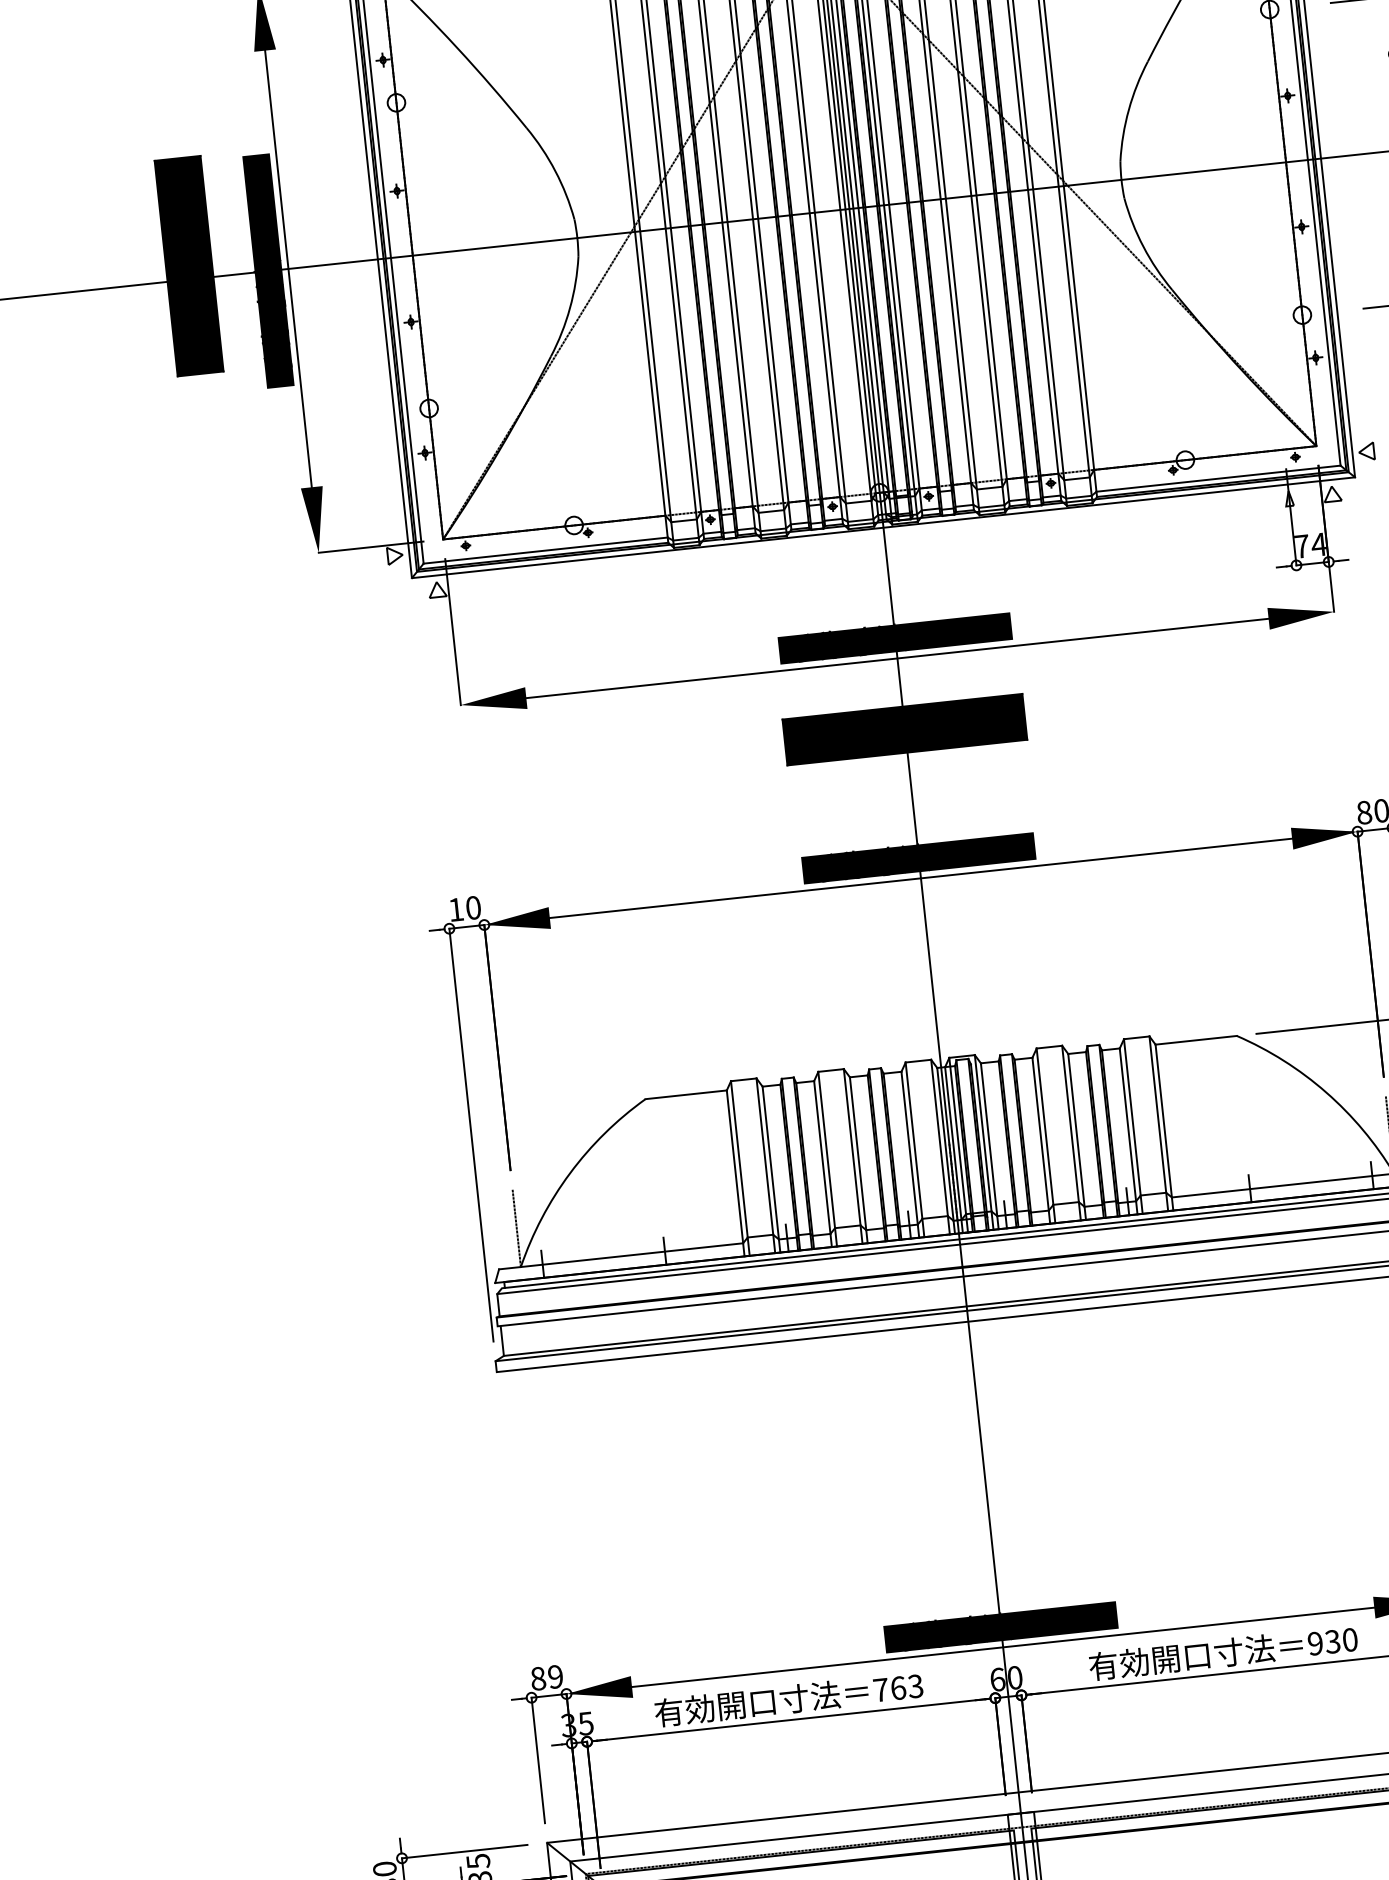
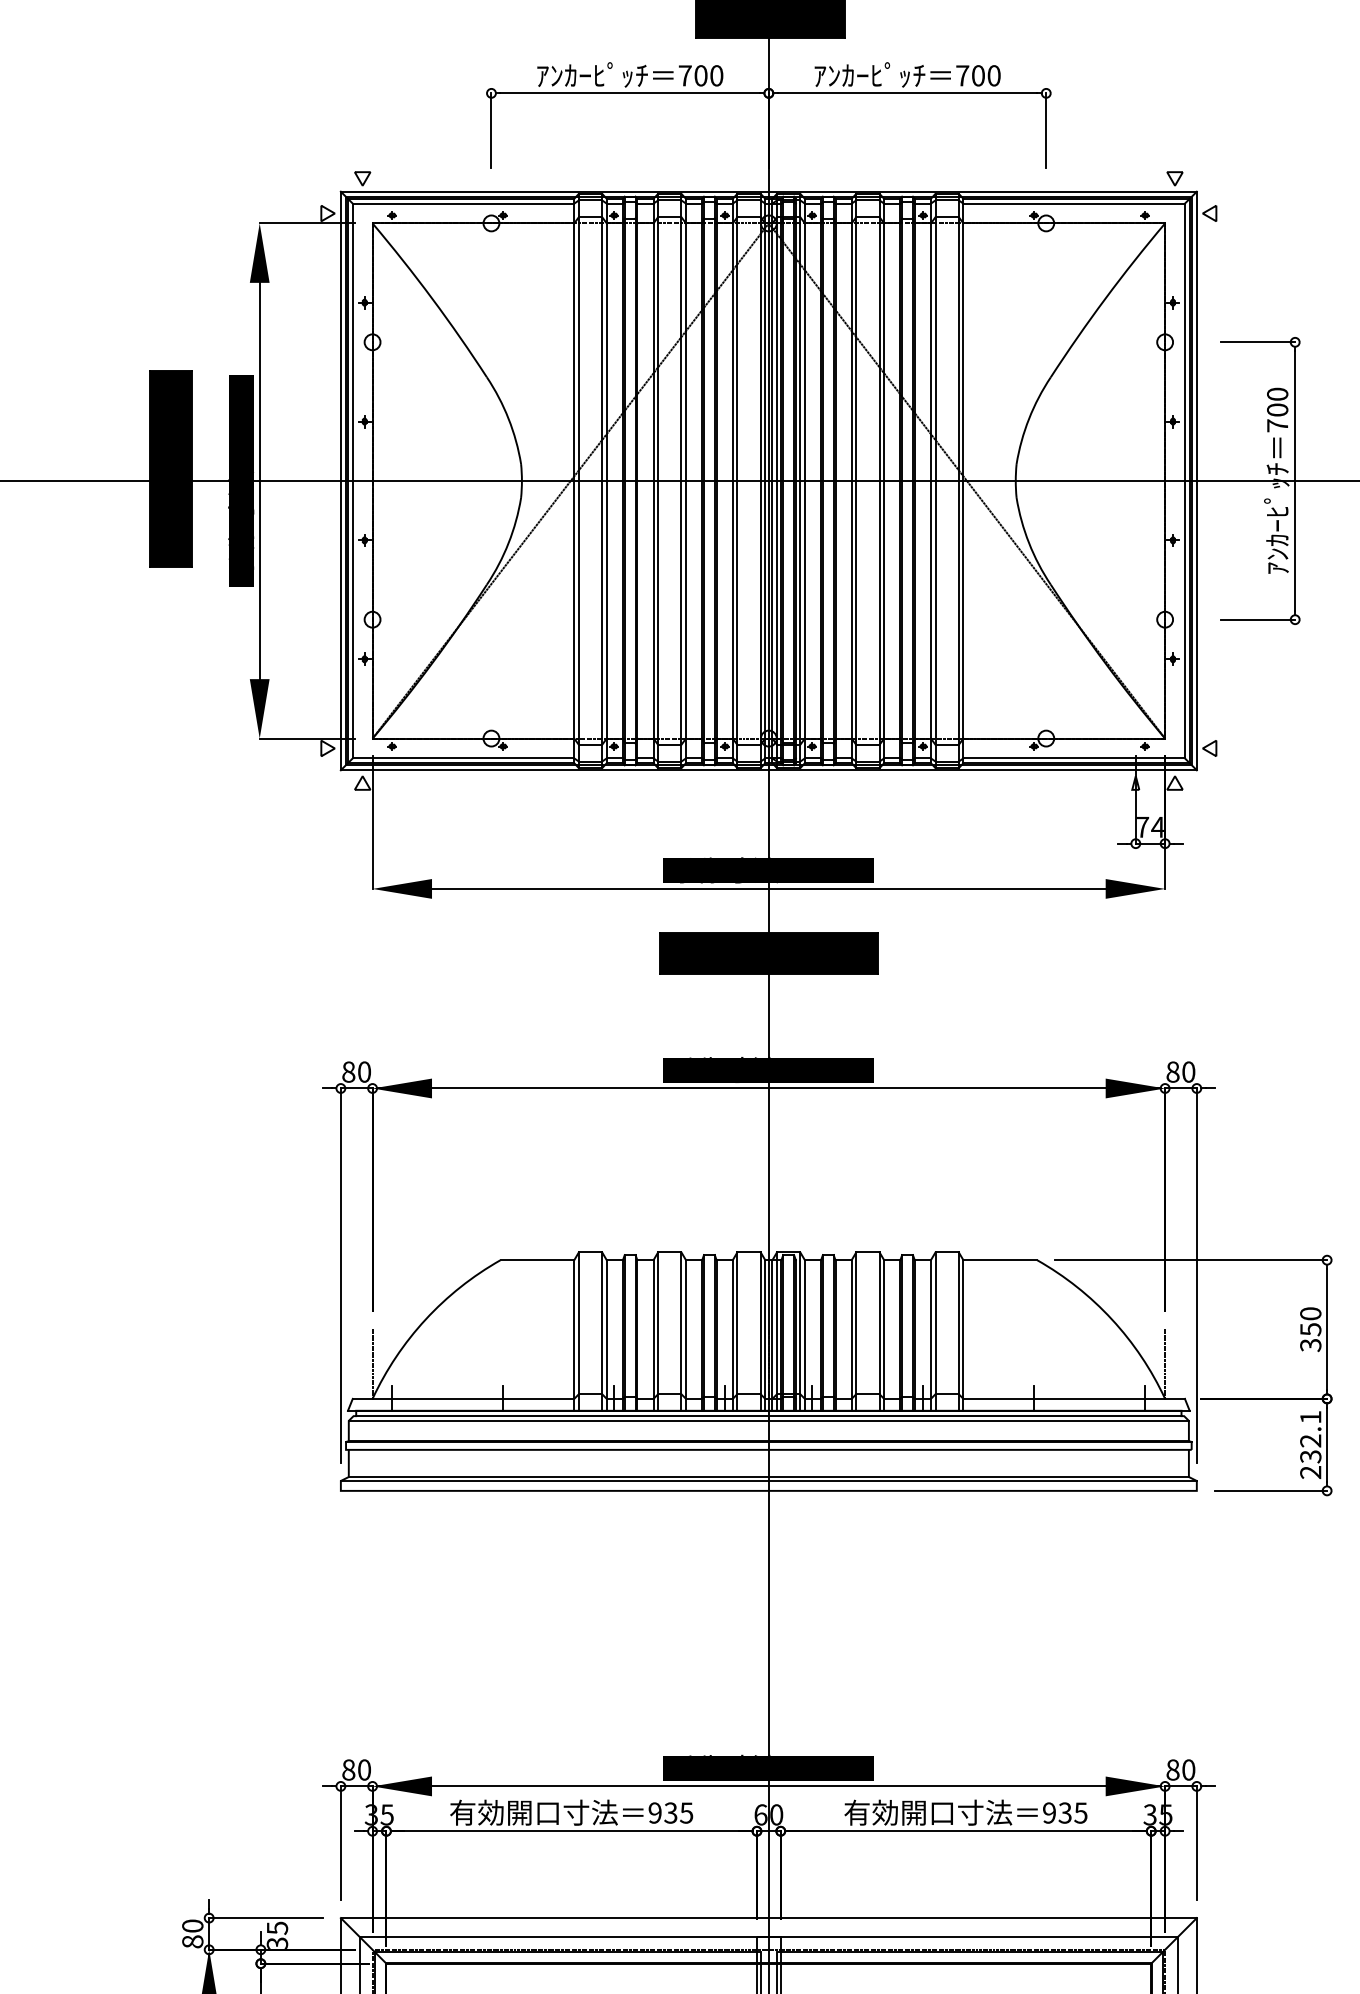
text: (455, 909) -> (348, 1071), 10 -> 80
text: (1349, 1639) -> (1080, 1812), 930 -> 935
text: (555, 1676) -> (364, 1769), 89 -> 80
text: (897, 1687) -> (670, 1812), 763 -> 935

